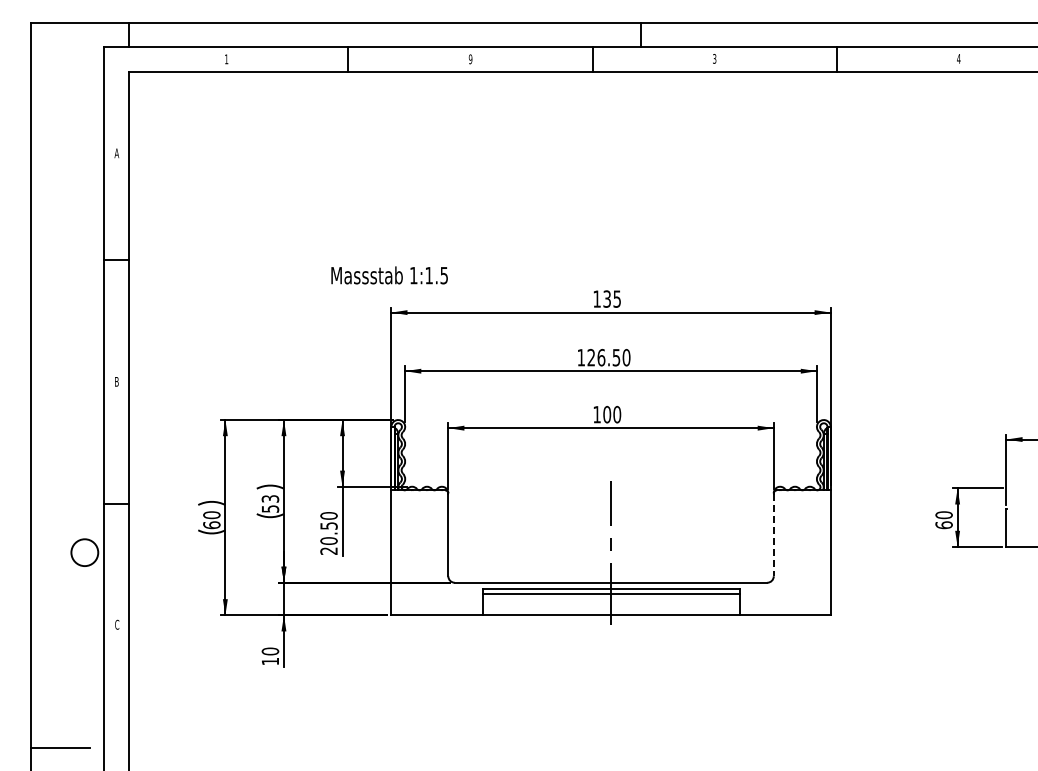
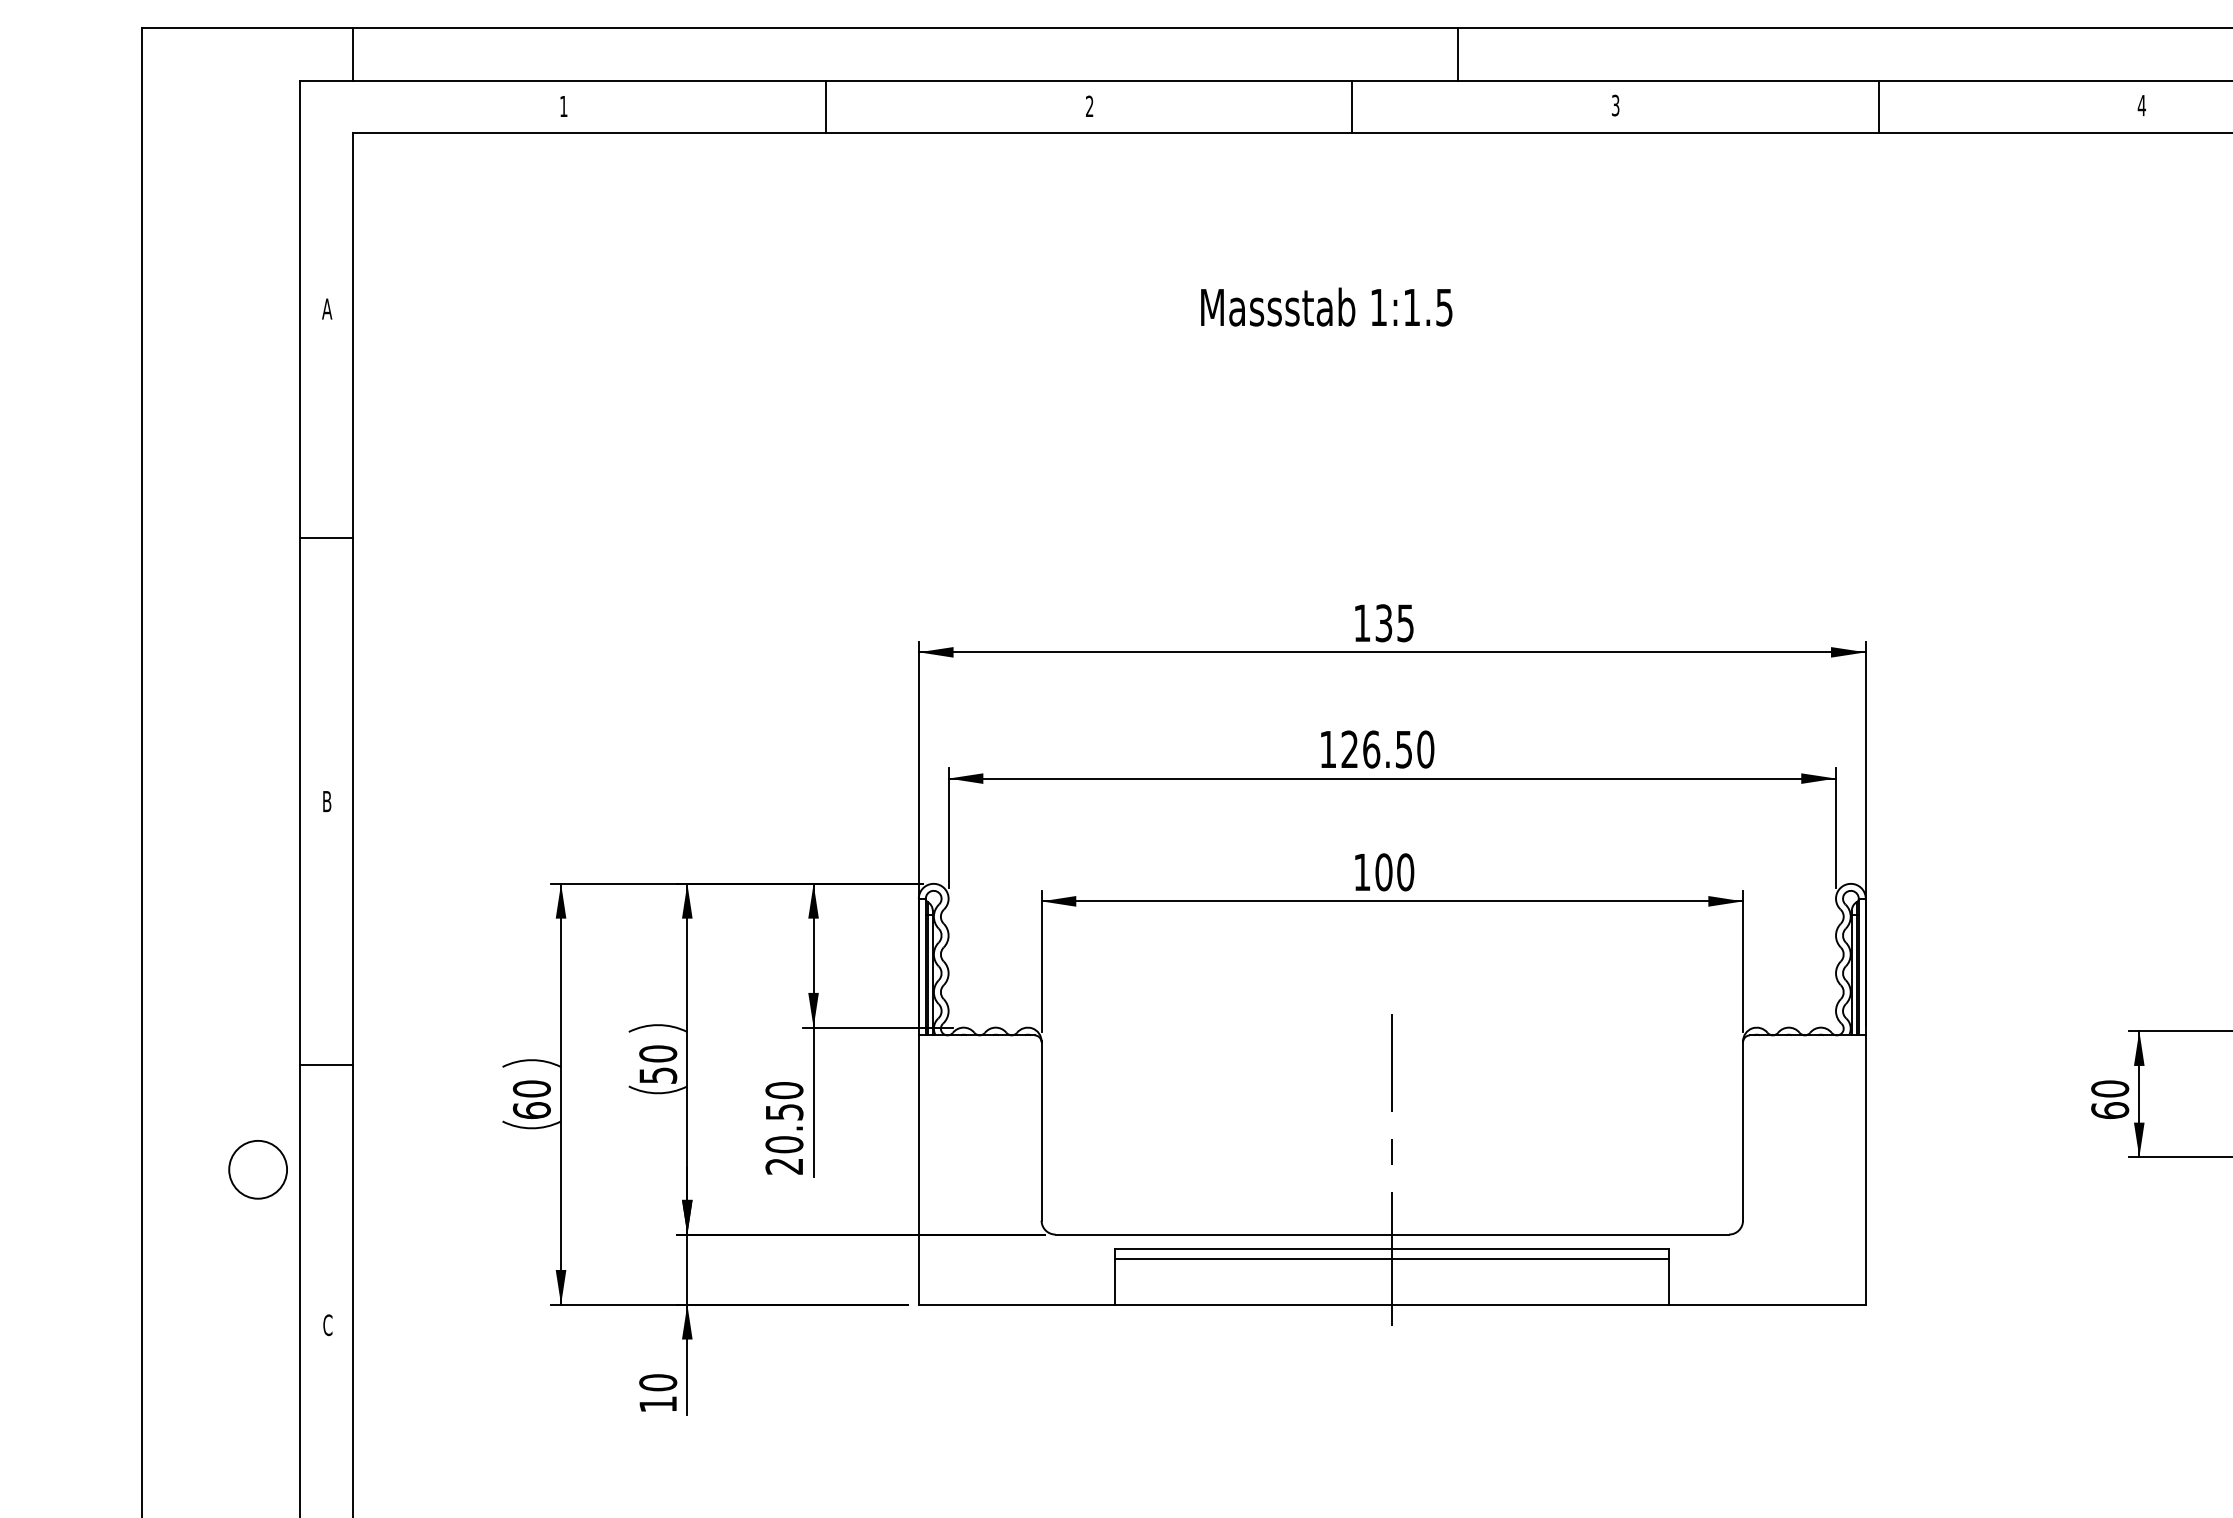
text: (470, 59) -> (1089, 106), 9 -> 2
text: (389, 275) -> (1326, 307), moved
text: (270, 498) -> (658, 1052), 53 -> 50
line: (773, 535) -> (1742, 1132), dashed -> solid

